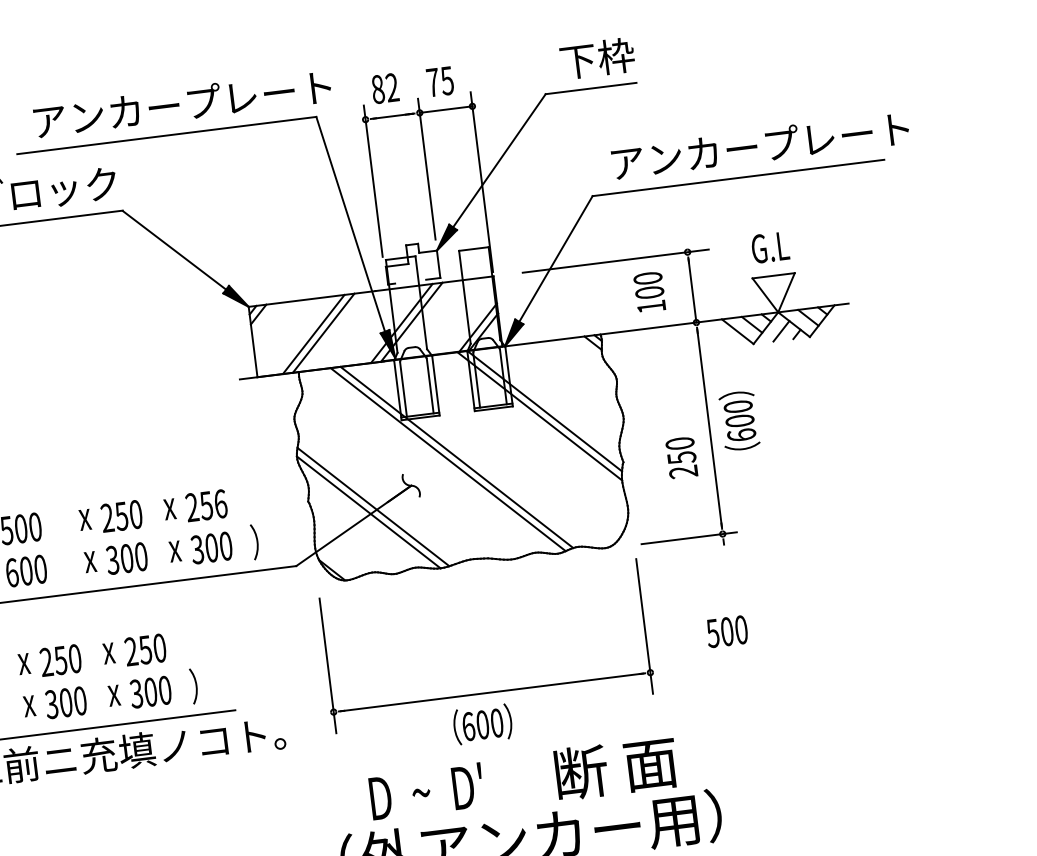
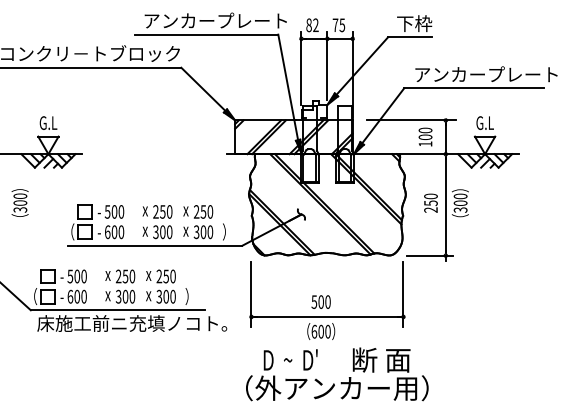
text: (741, 433) -> (460, 209), 600 -> 300
text: (680, 456) -> (430, 202), moved
text: (220, 503) -> (210, 211), 256 -> 250
text: (725, 630) -> (320, 301), moved

